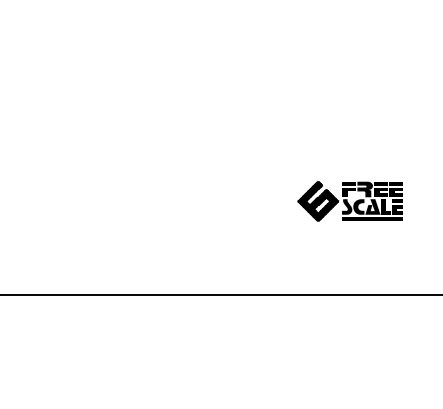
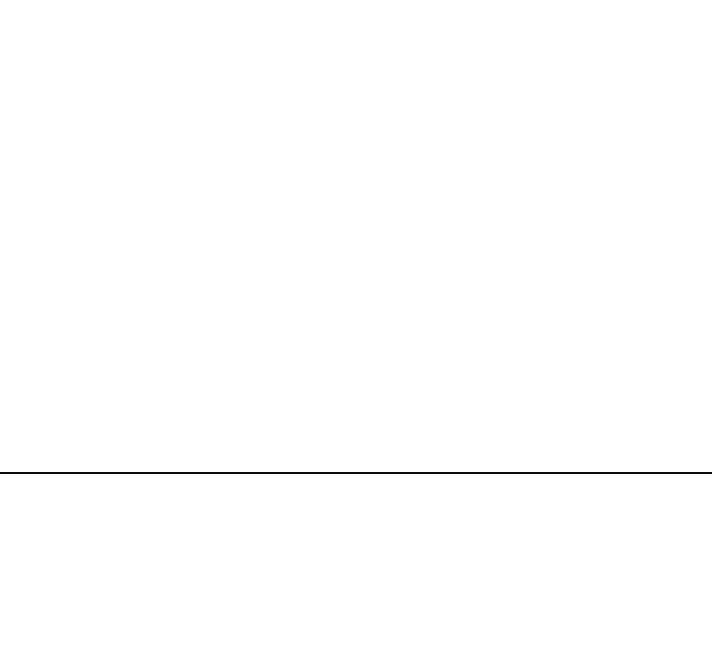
part: (349, 201) -> (561, 323), removed

